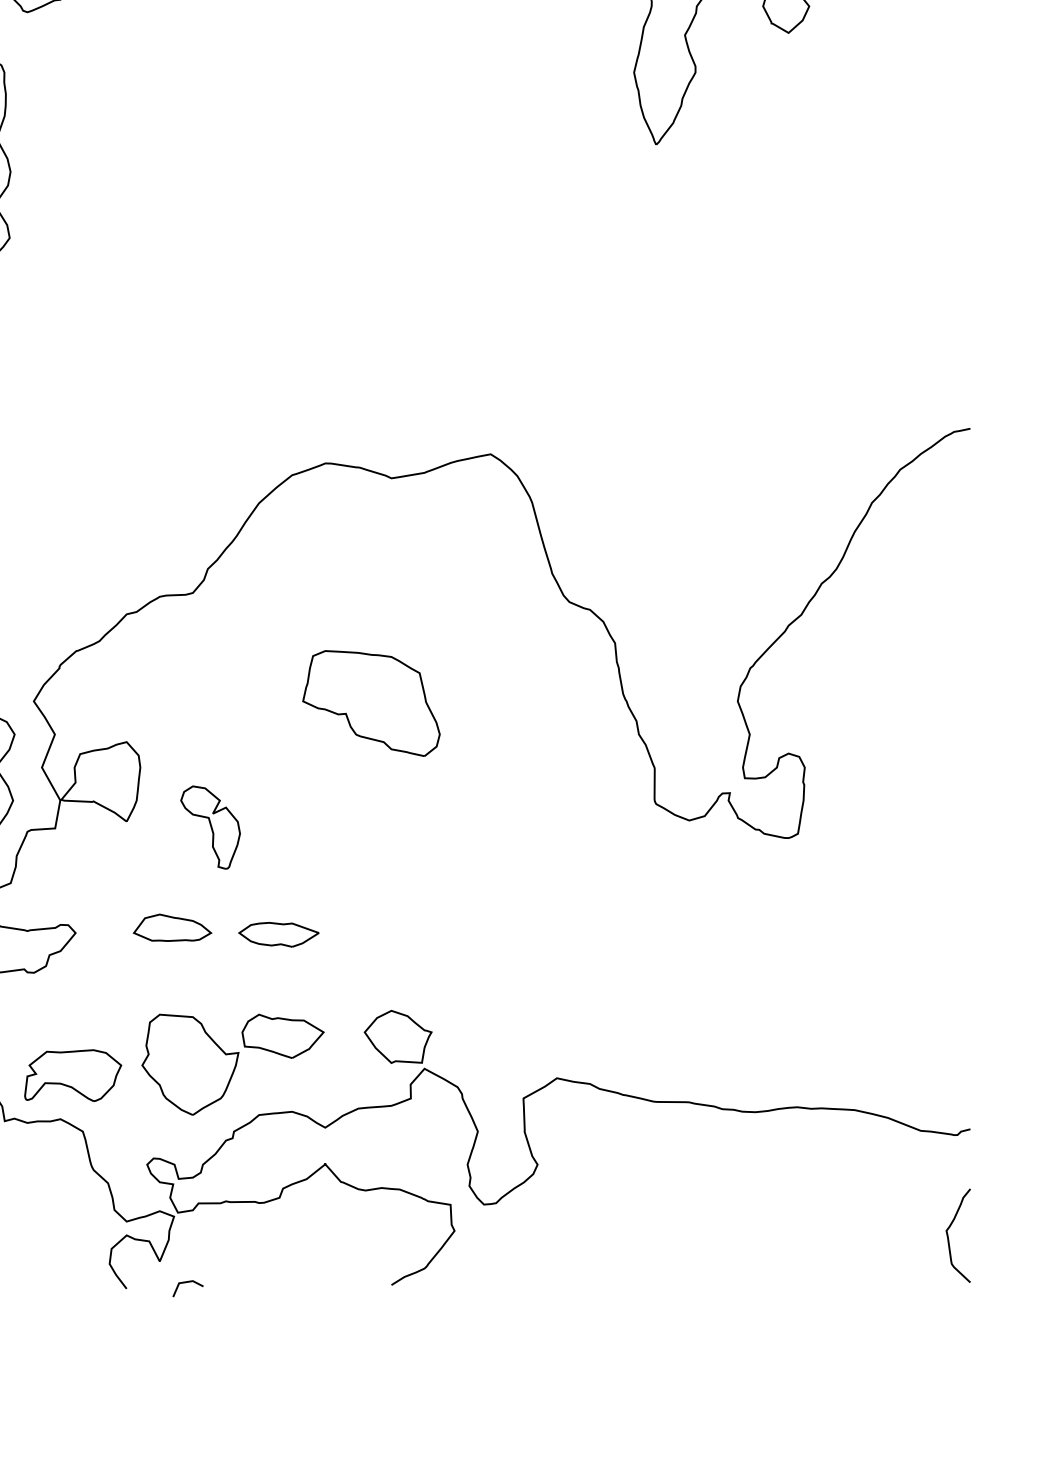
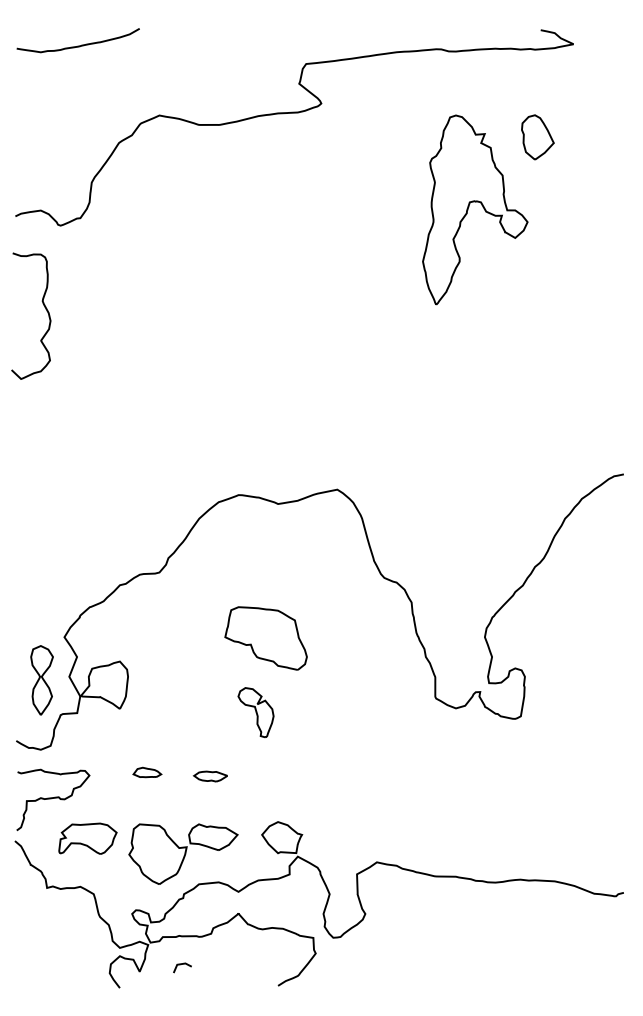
part: (209, 827) -> (255, 712), moved
part: (172, 927) -> (147, 772), size x0.6
part: (278, 934) -> (210, 776), size x0.7
part: (72, 1075) -> (87, 838), moved
curve: (949, 1235) -> (611, 956), removed
line: (184, 1284) -> (180, 965), moved

